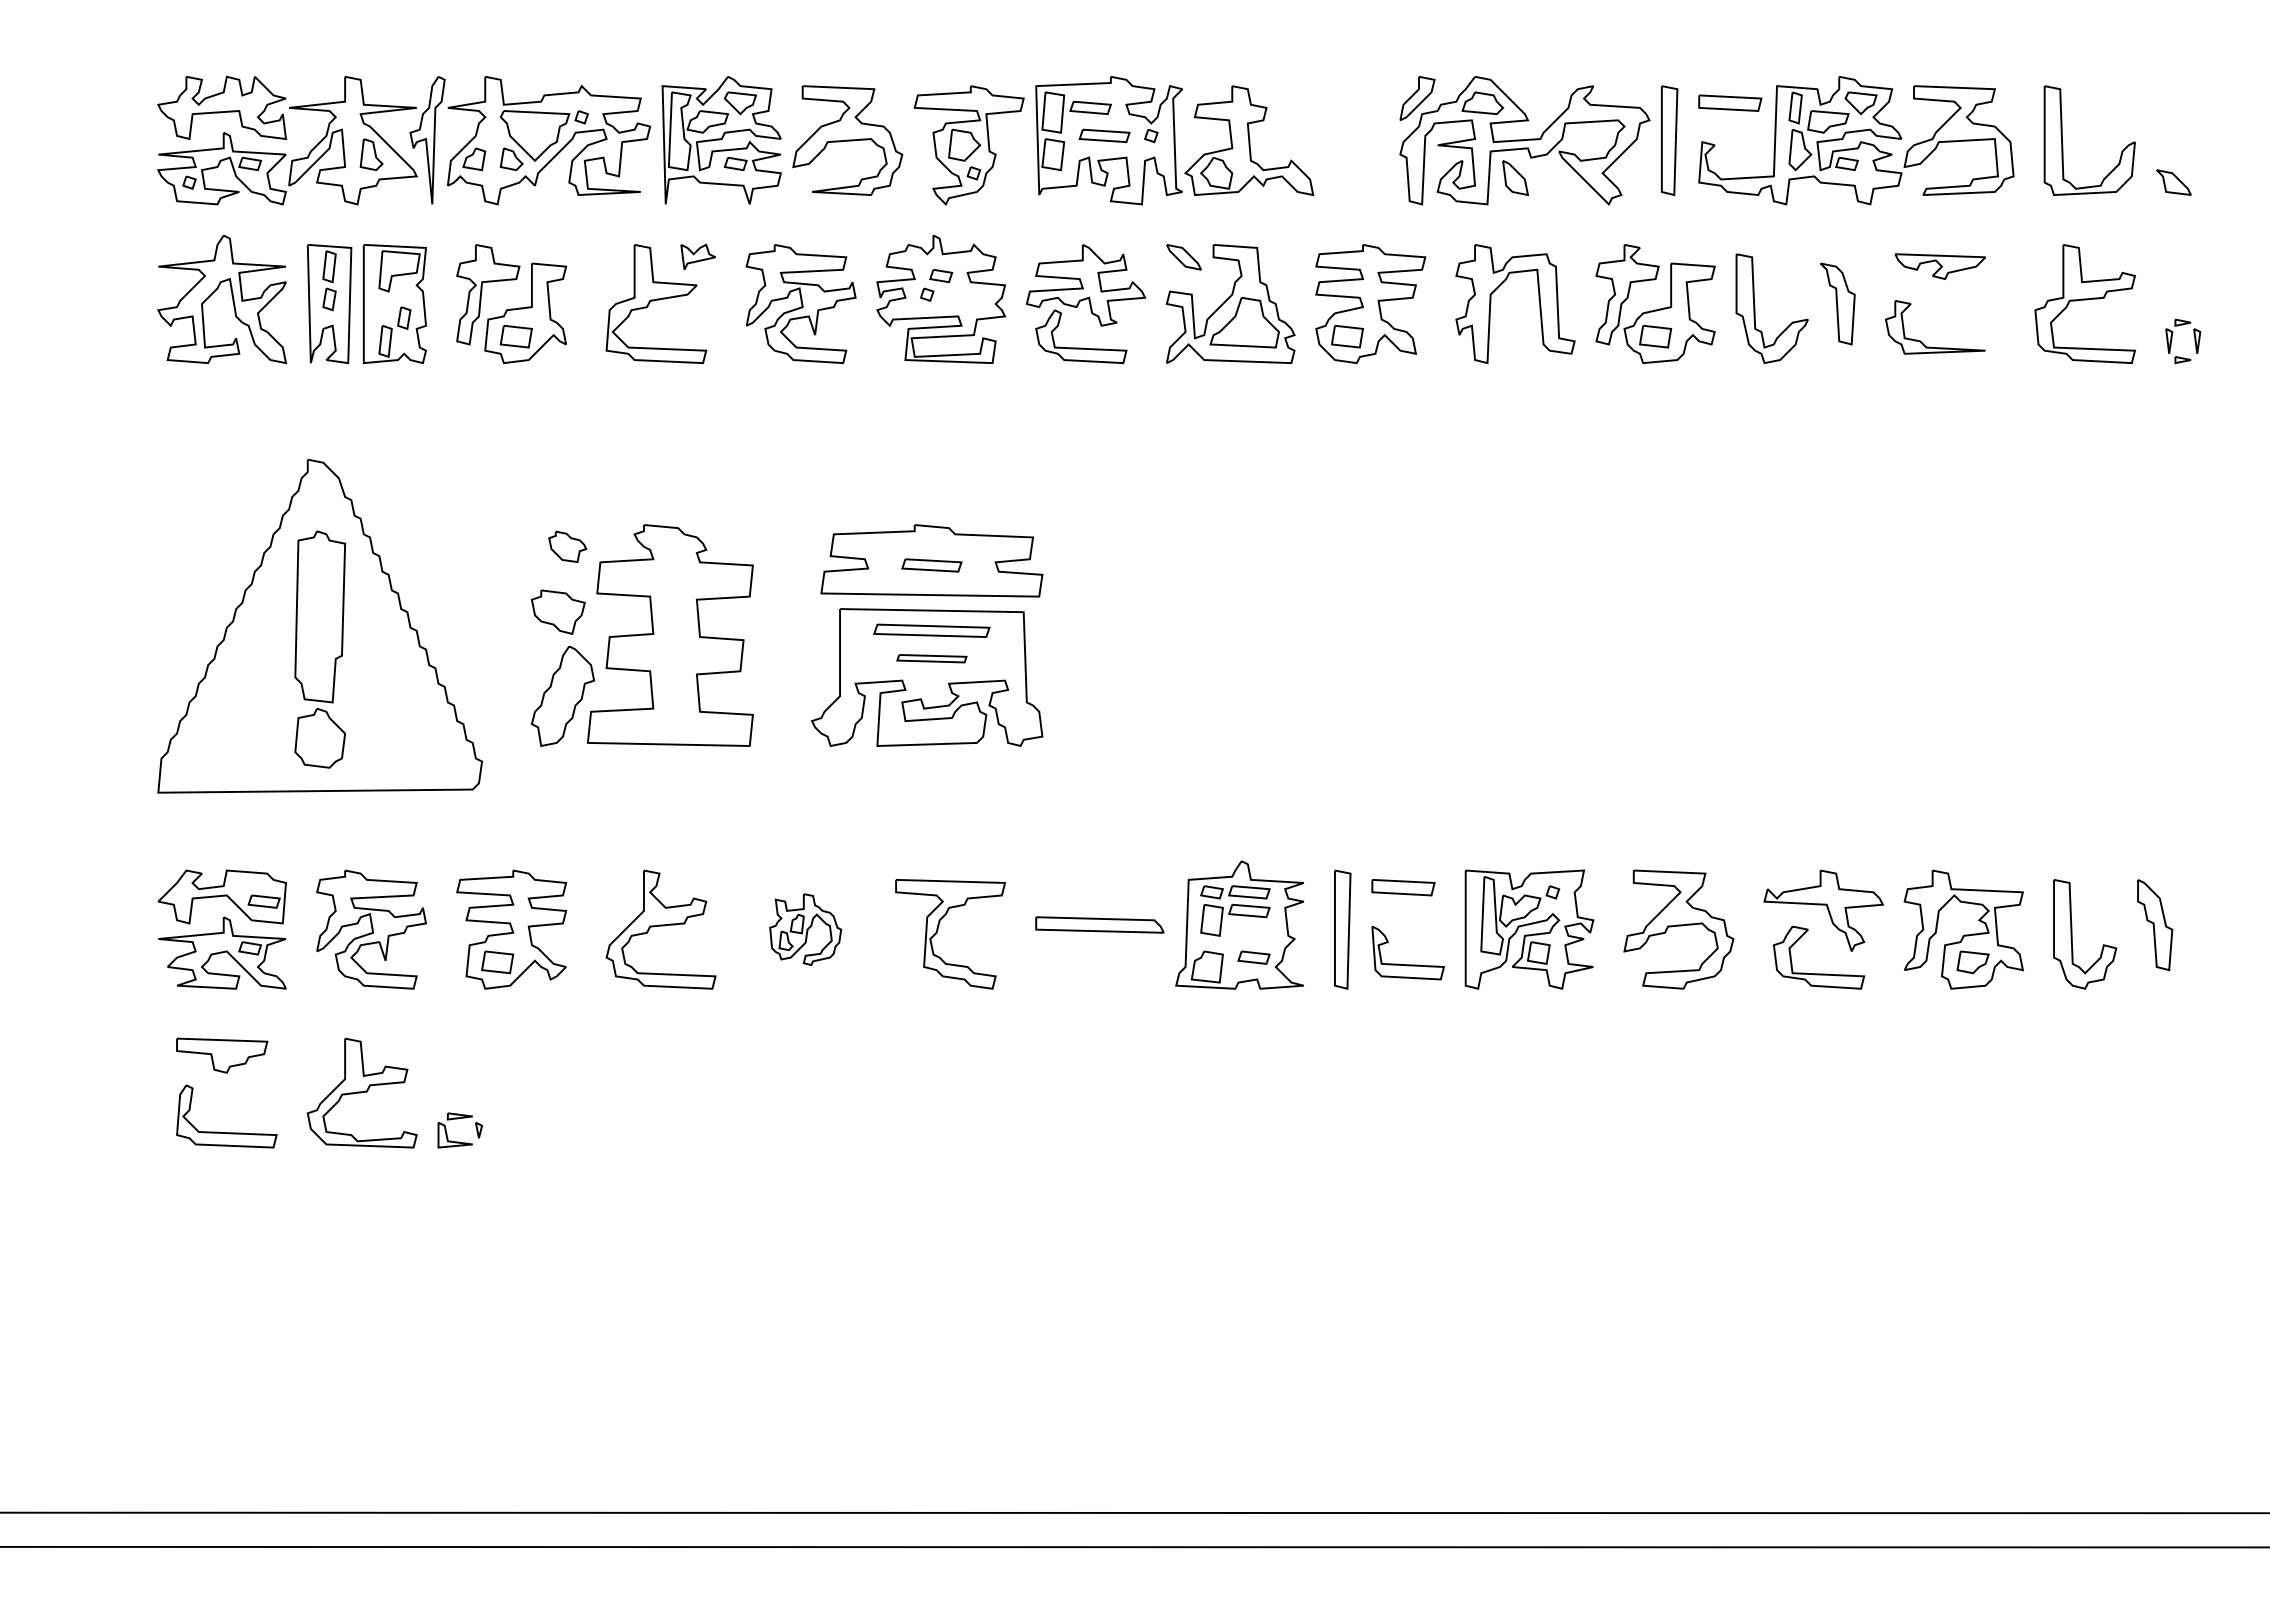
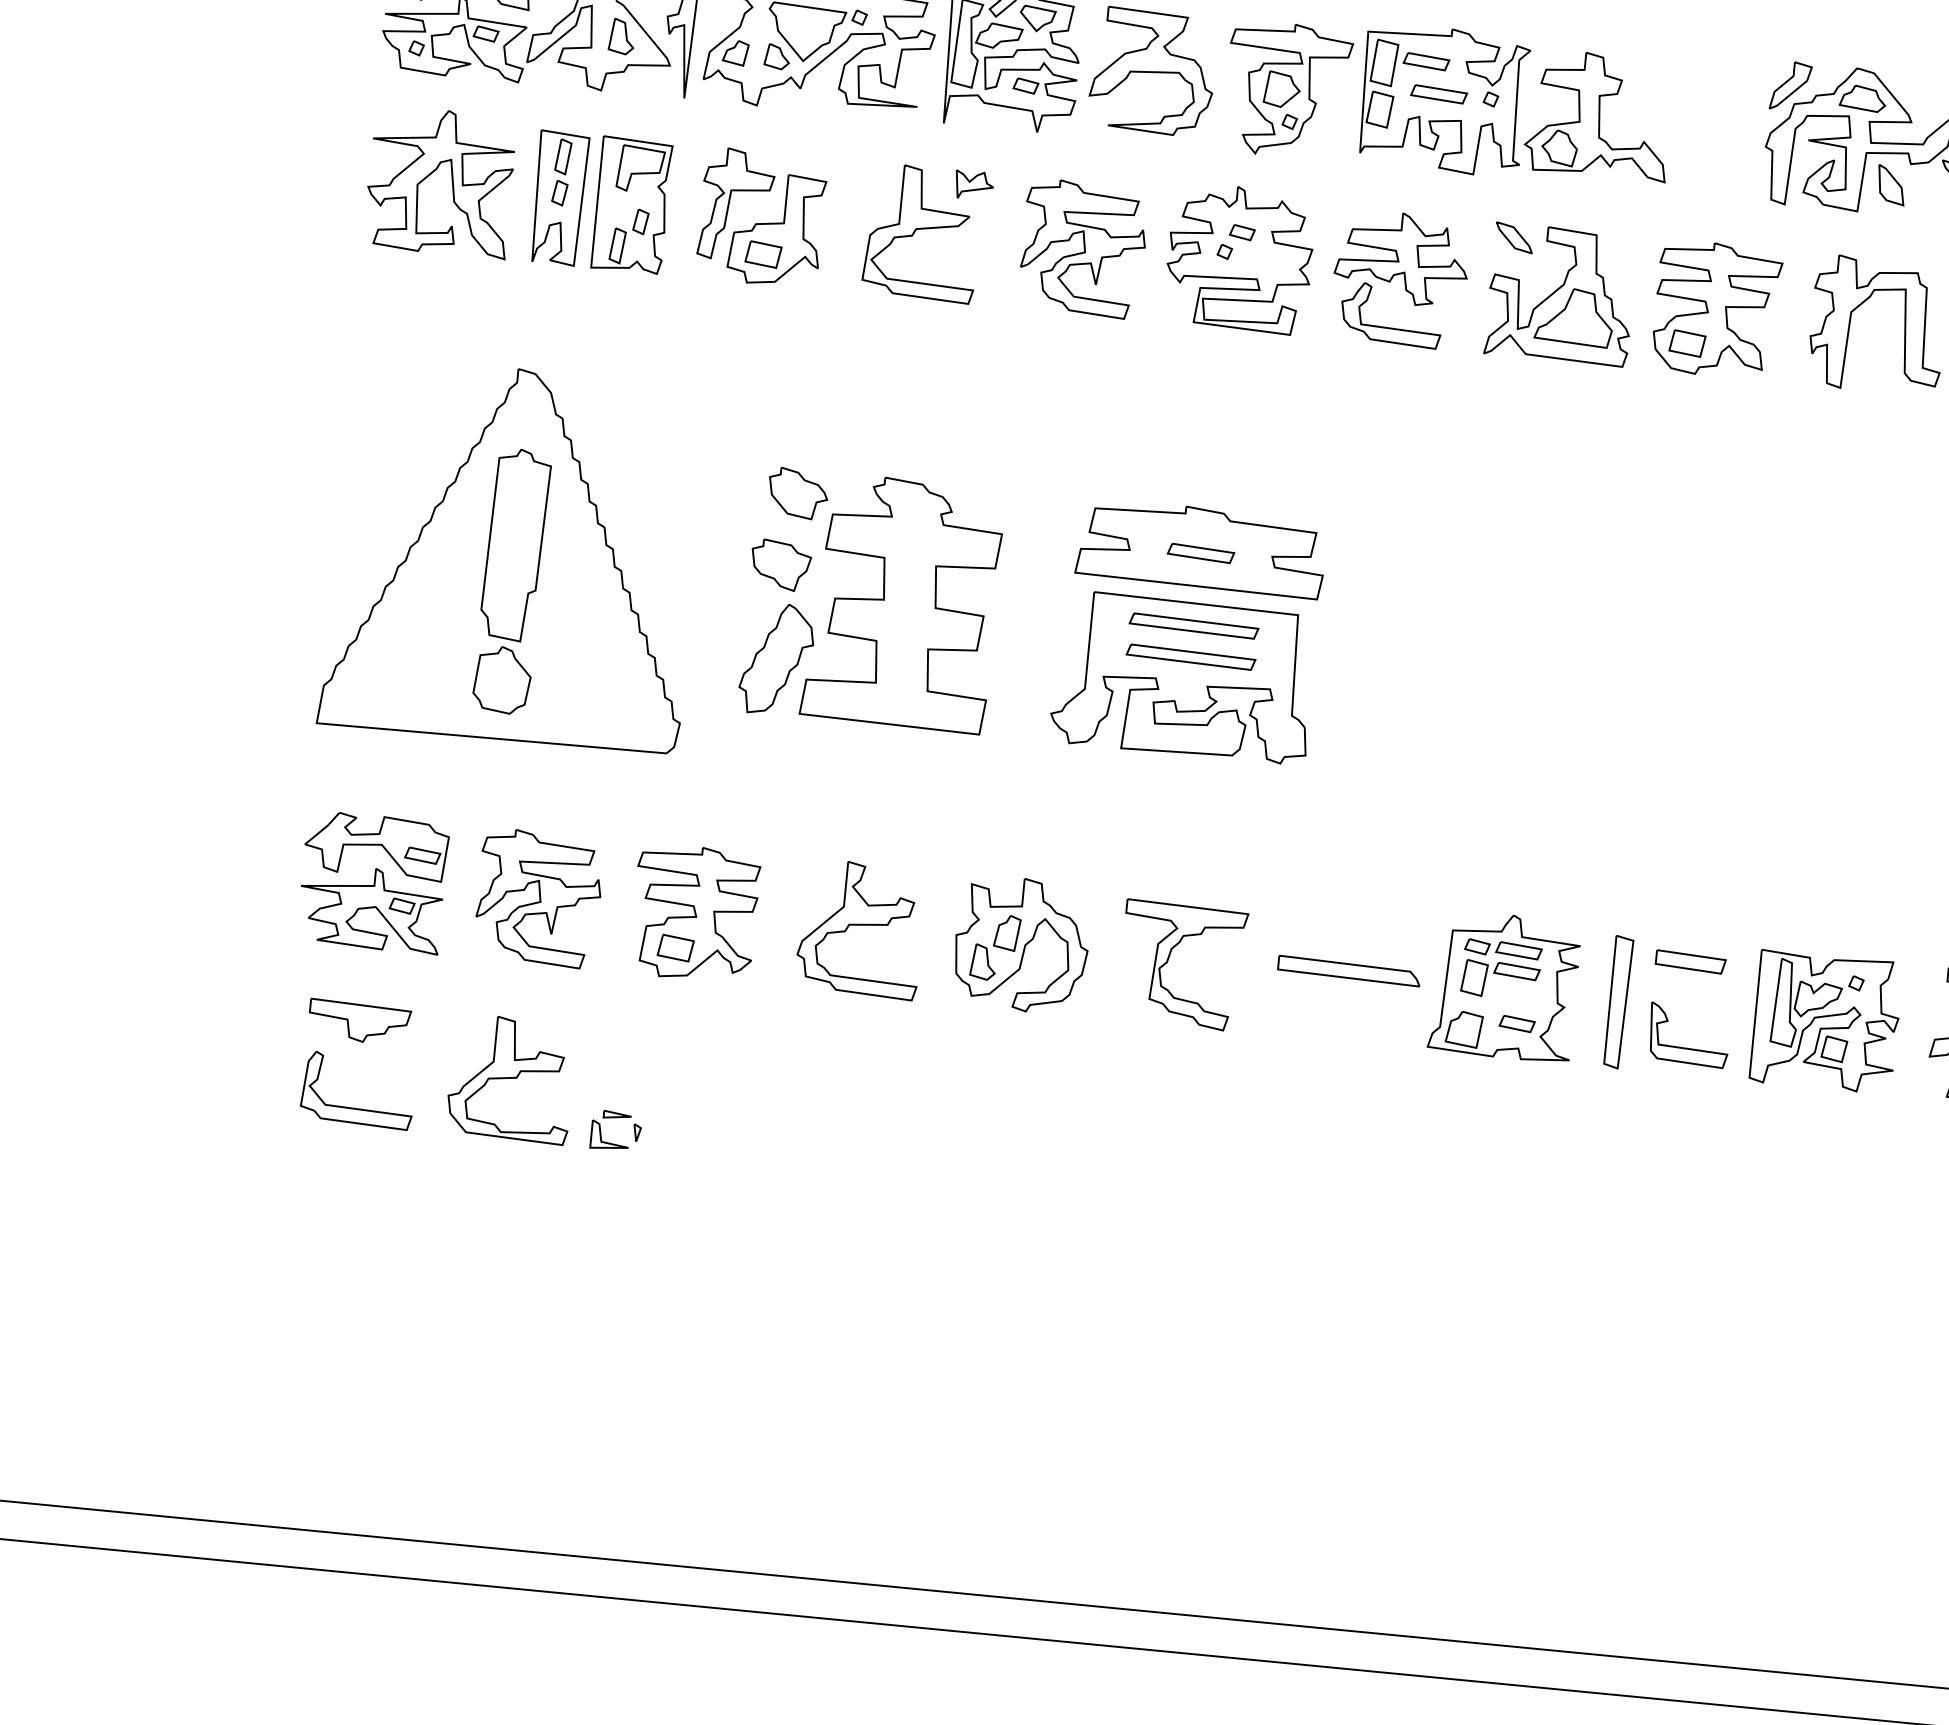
part: (567, 546) -> (797, 493), size x1.43
part: (931, 658) -> (1190, 656), size x1.67
part: (805, 929) -> (1021, 944), size x1.67

